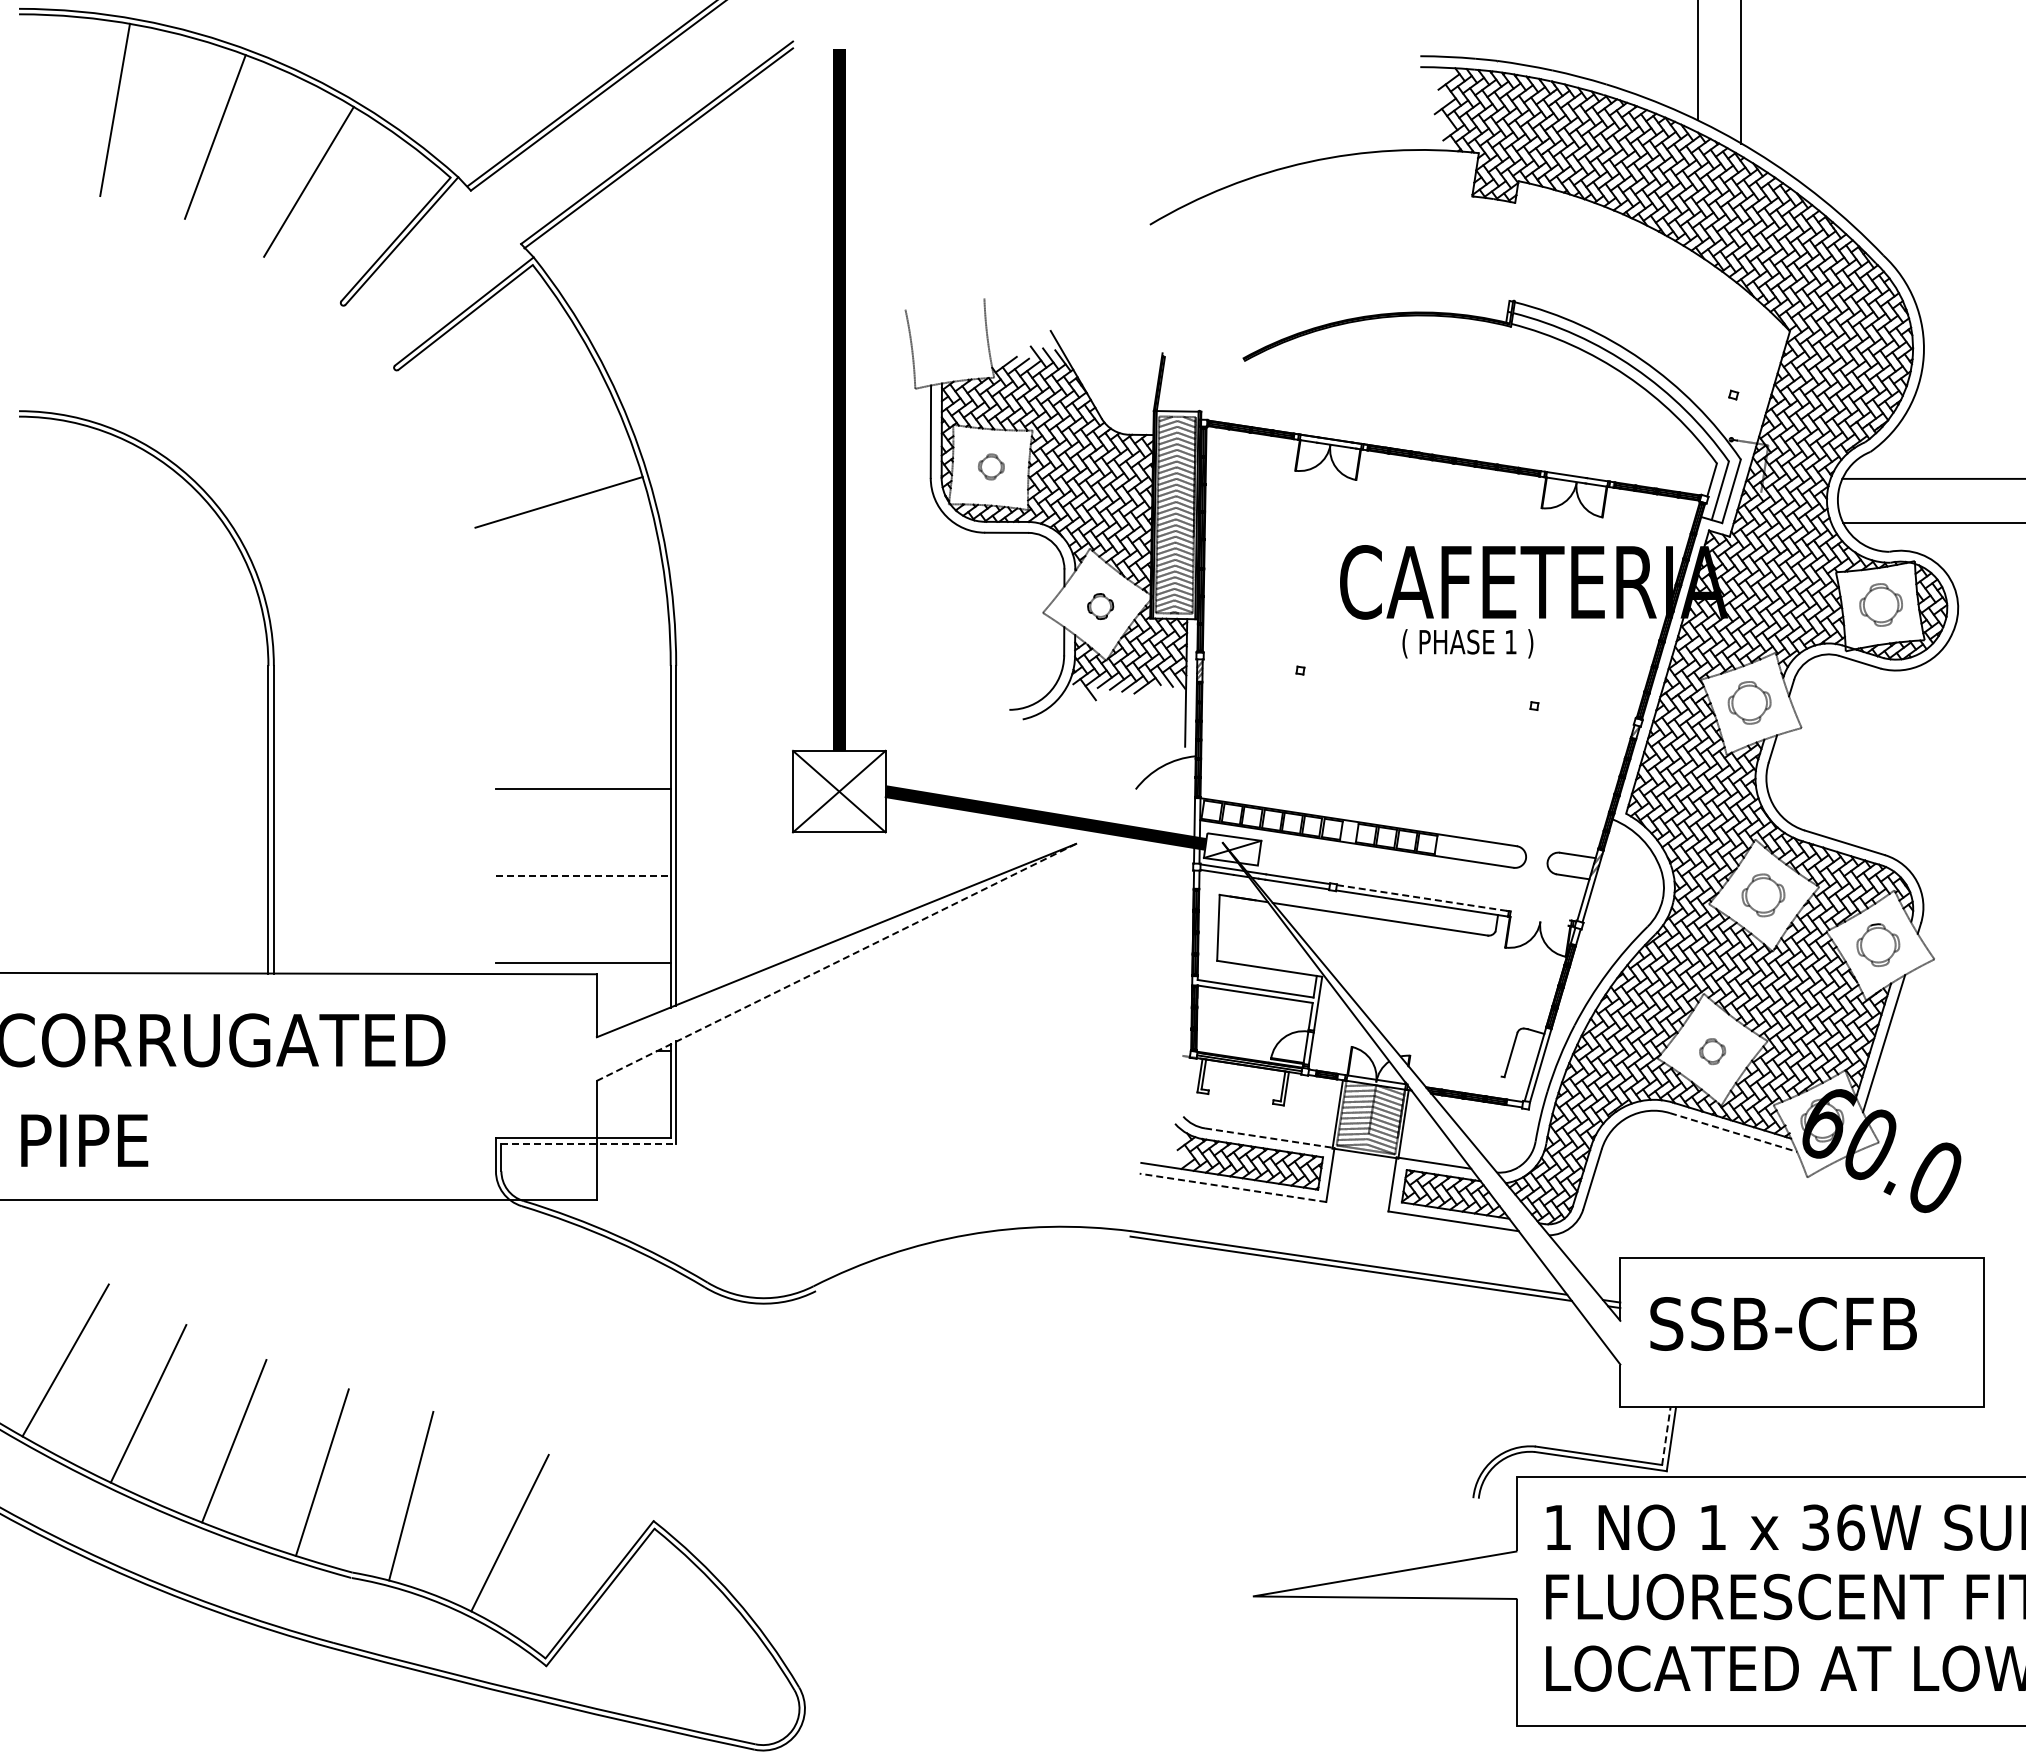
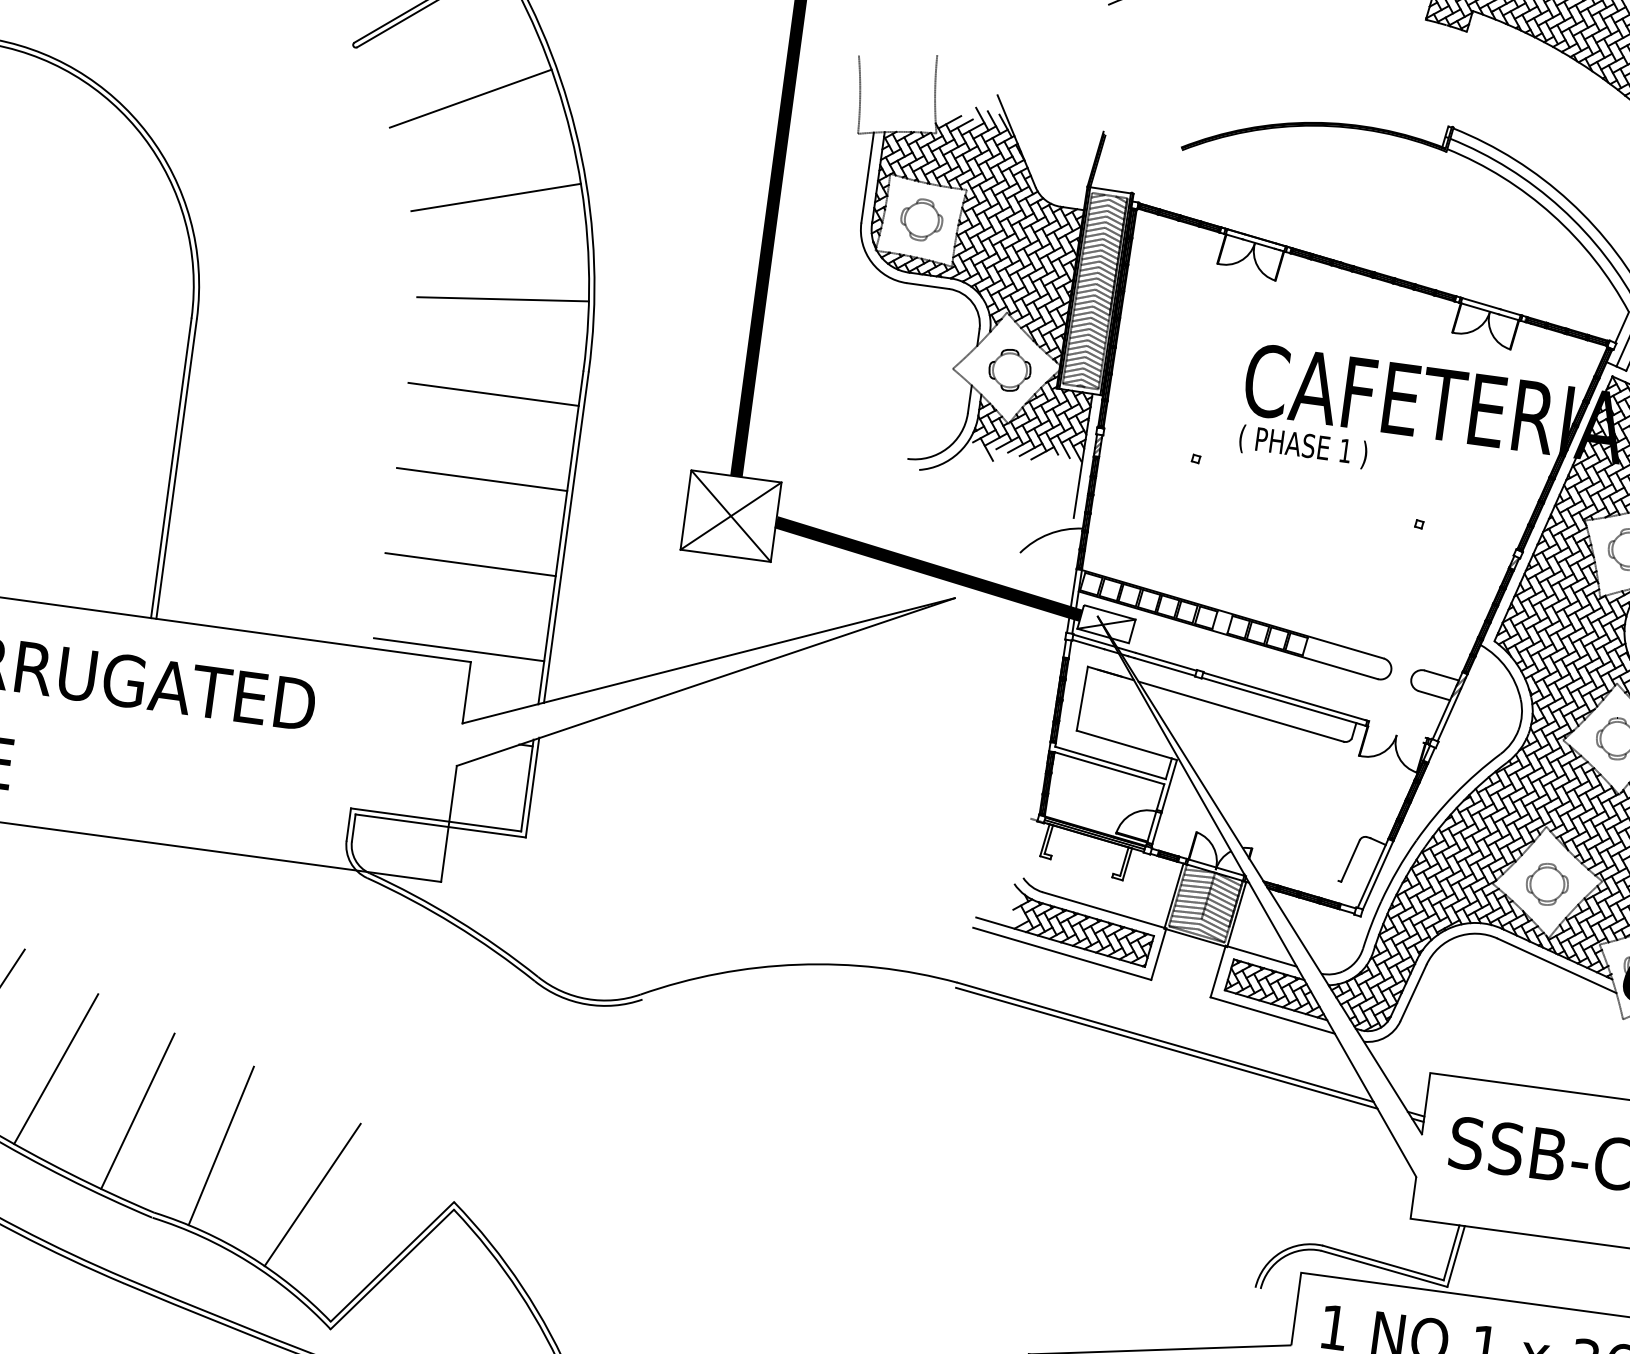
line: (519, 405) -> (470, 97), added
part: (991, 466) -> (922, 219), size x1.67
line: (579, 603) -> (502, 298), added
part: (1100, 606) -> (1009, 370), size x1.67
text: (1467, 643) -> (1302, 446), moved
line: (582, 701) -> (492, 394), added
line: (583, 876) -> (470, 565), dashed -> solid
line: (1421, 897) -> (1284, 695), dashed -> solid
line: (836, 962) -> (705, 682), dashed -> solid
part: (1712, 1051) -> (1547, 884), size x1.67
line: (1734, 1132) -> (1557, 965), dashed -> solid
line: (1270, 1138) -> (1105, 910), dashed -> solid
line: (589, 1143) -> (441, 825), dashed -> solid
line: (1232, 1187) -> (1061, 953), dashed -> solid
line: (1666, 1435) -> (1451, 1252), dashed -> solid

